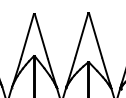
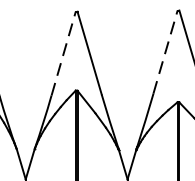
line: (27, 35) -> (63, 51), solid -> dashed
line: (81, 35) -> (165, 51), solid -> dashed

